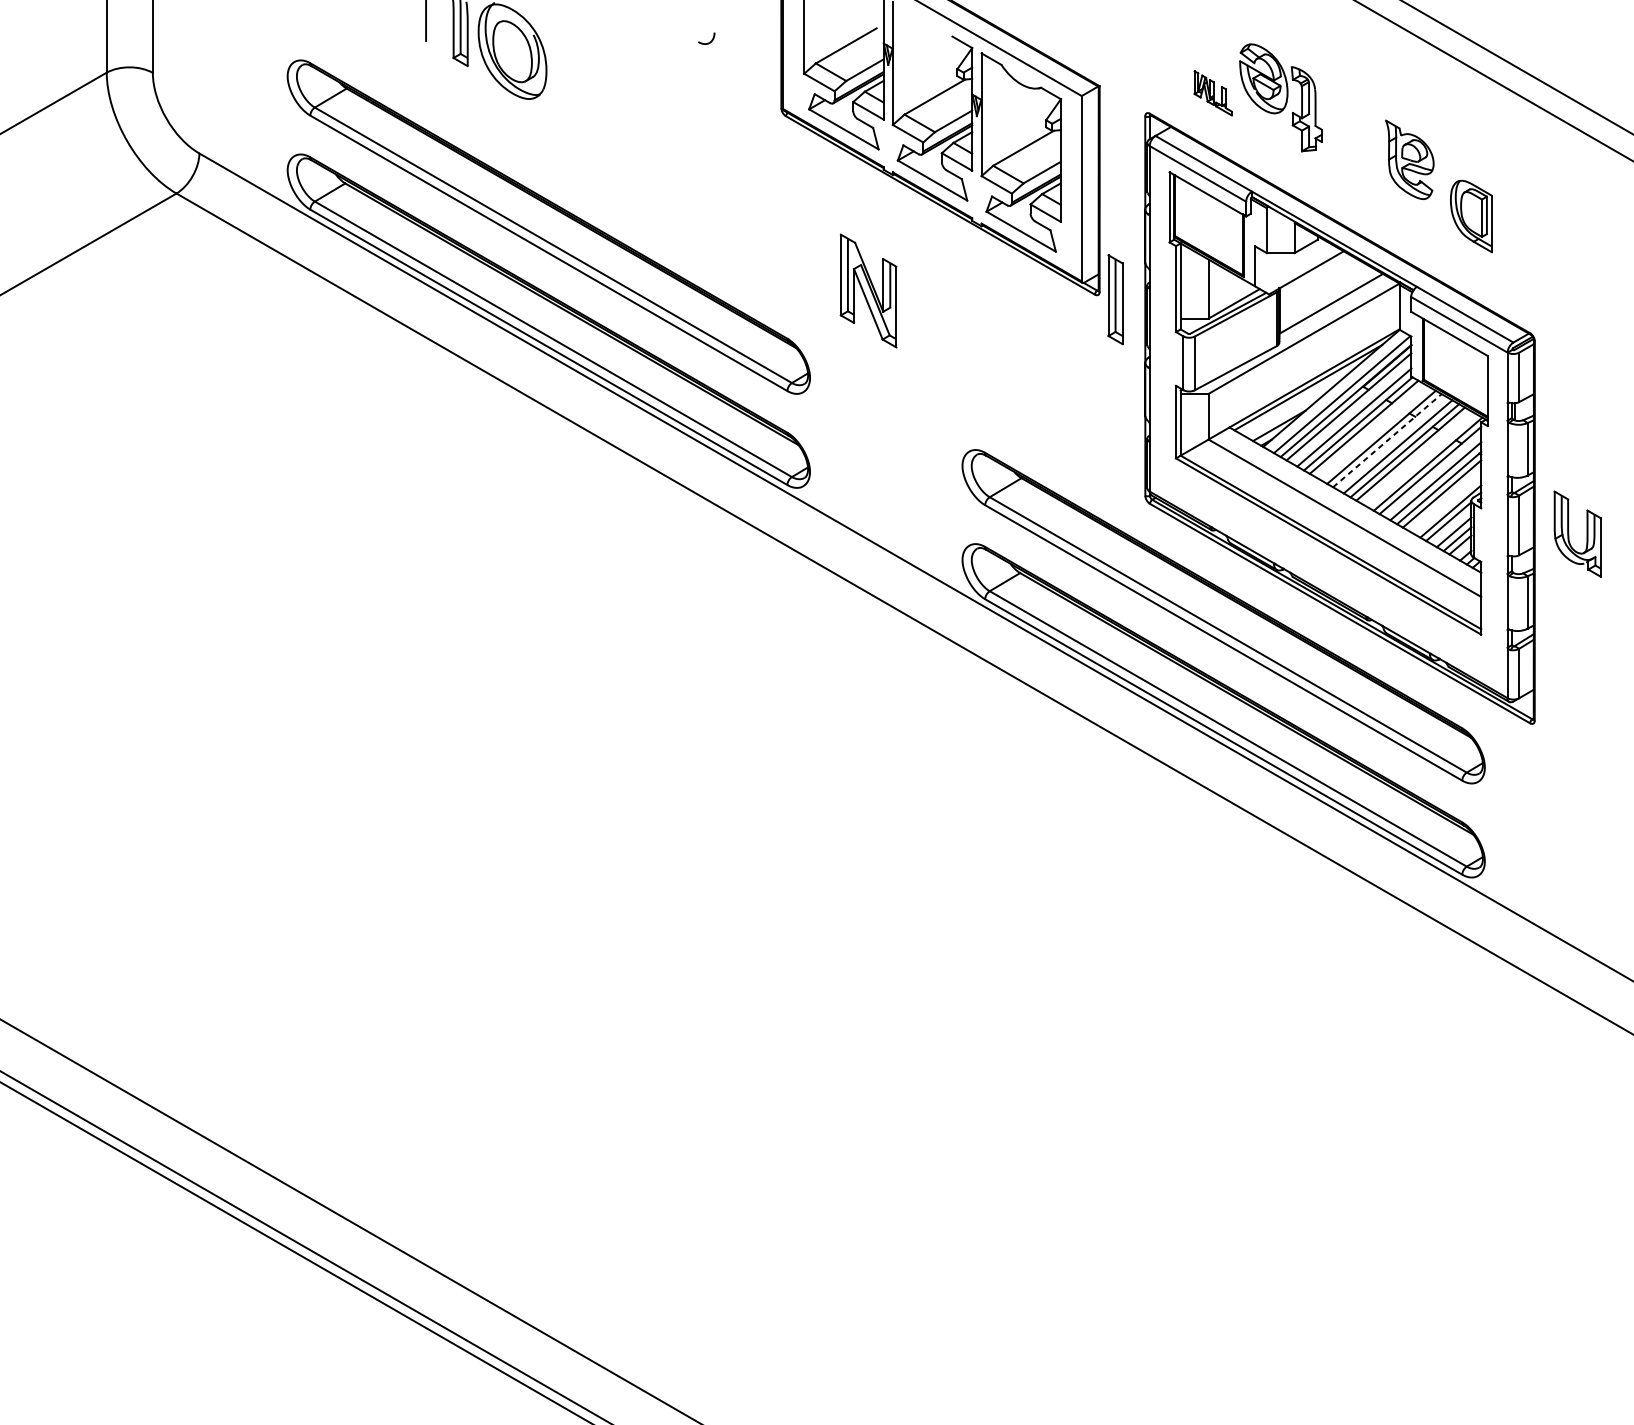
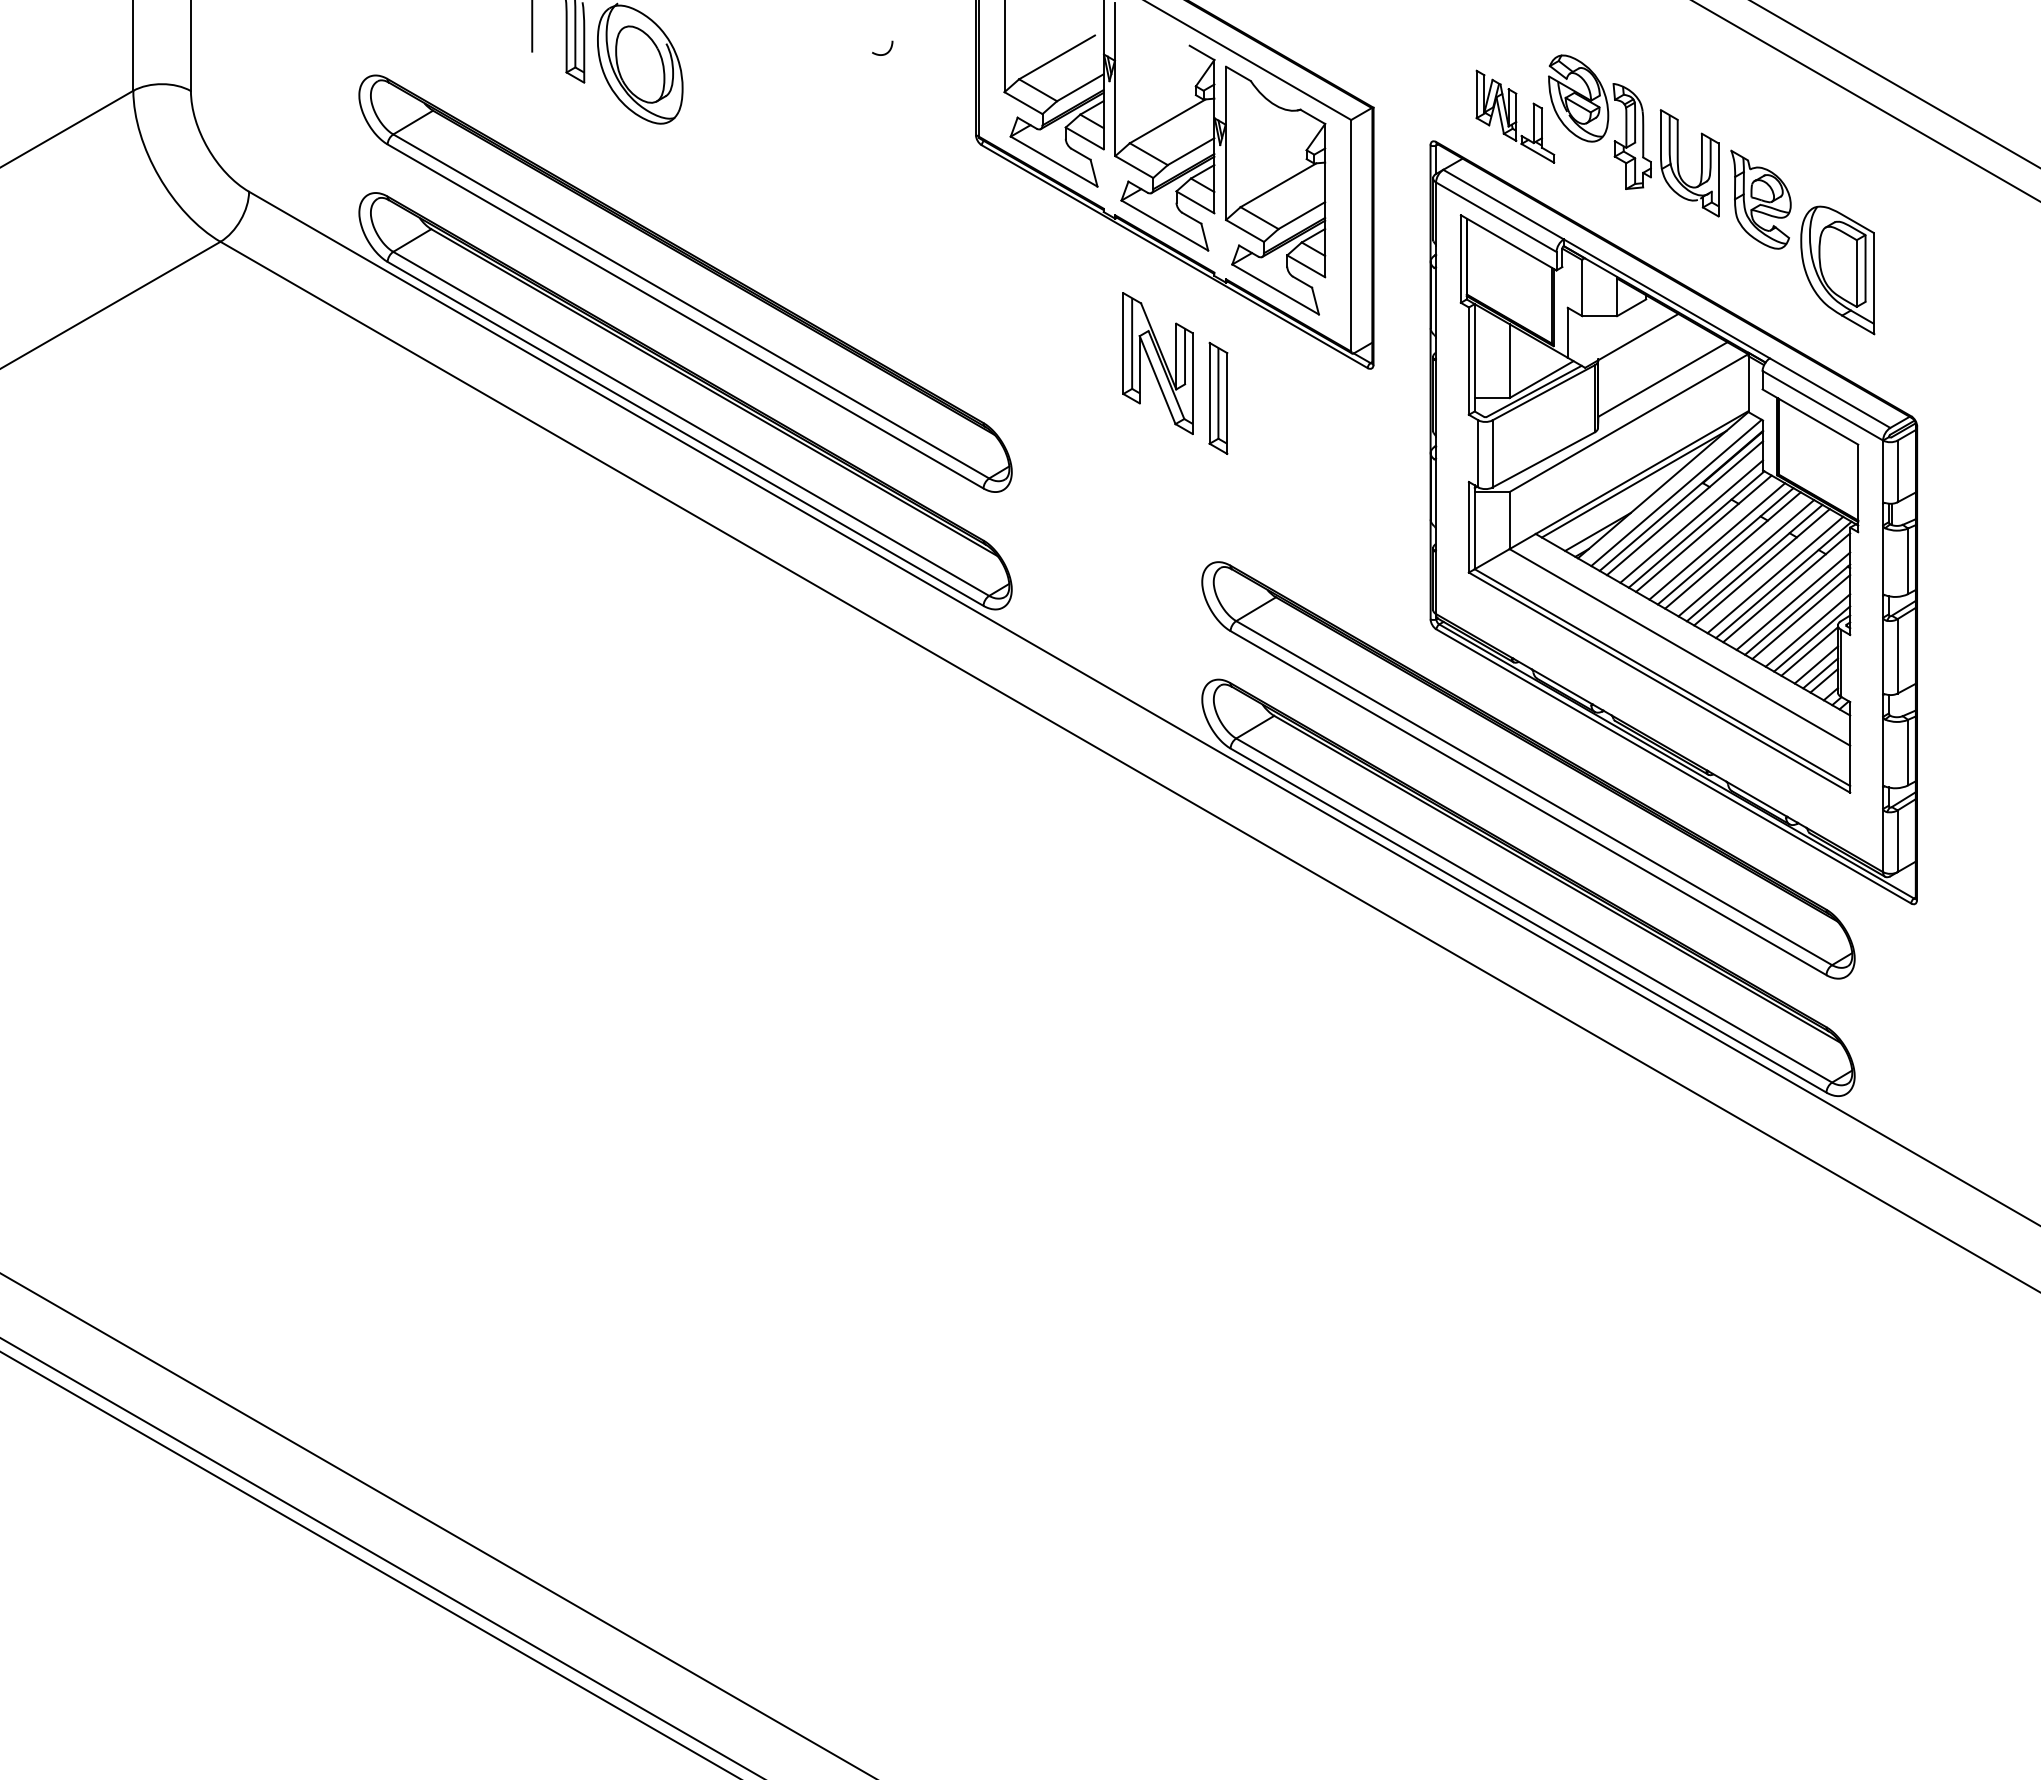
part: (1213, 93) -> (1515, 116), size x1.67
part: (1471, 216) -> (1837, 270), size x1.43
part: (868, 290) -> (1157, 363), moved
part: (1115, 298) -> (1218, 397), moved
line: (1375, 433) -> (1717, 541), added
line: (1387, 440) -> (1733, 550), dashed -> solid
line: (1421, 459) -> (1775, 574), added
line: (1447, 504) -> (1807, 630), added
part: (1568, 534) -> (1678, 163), moved

